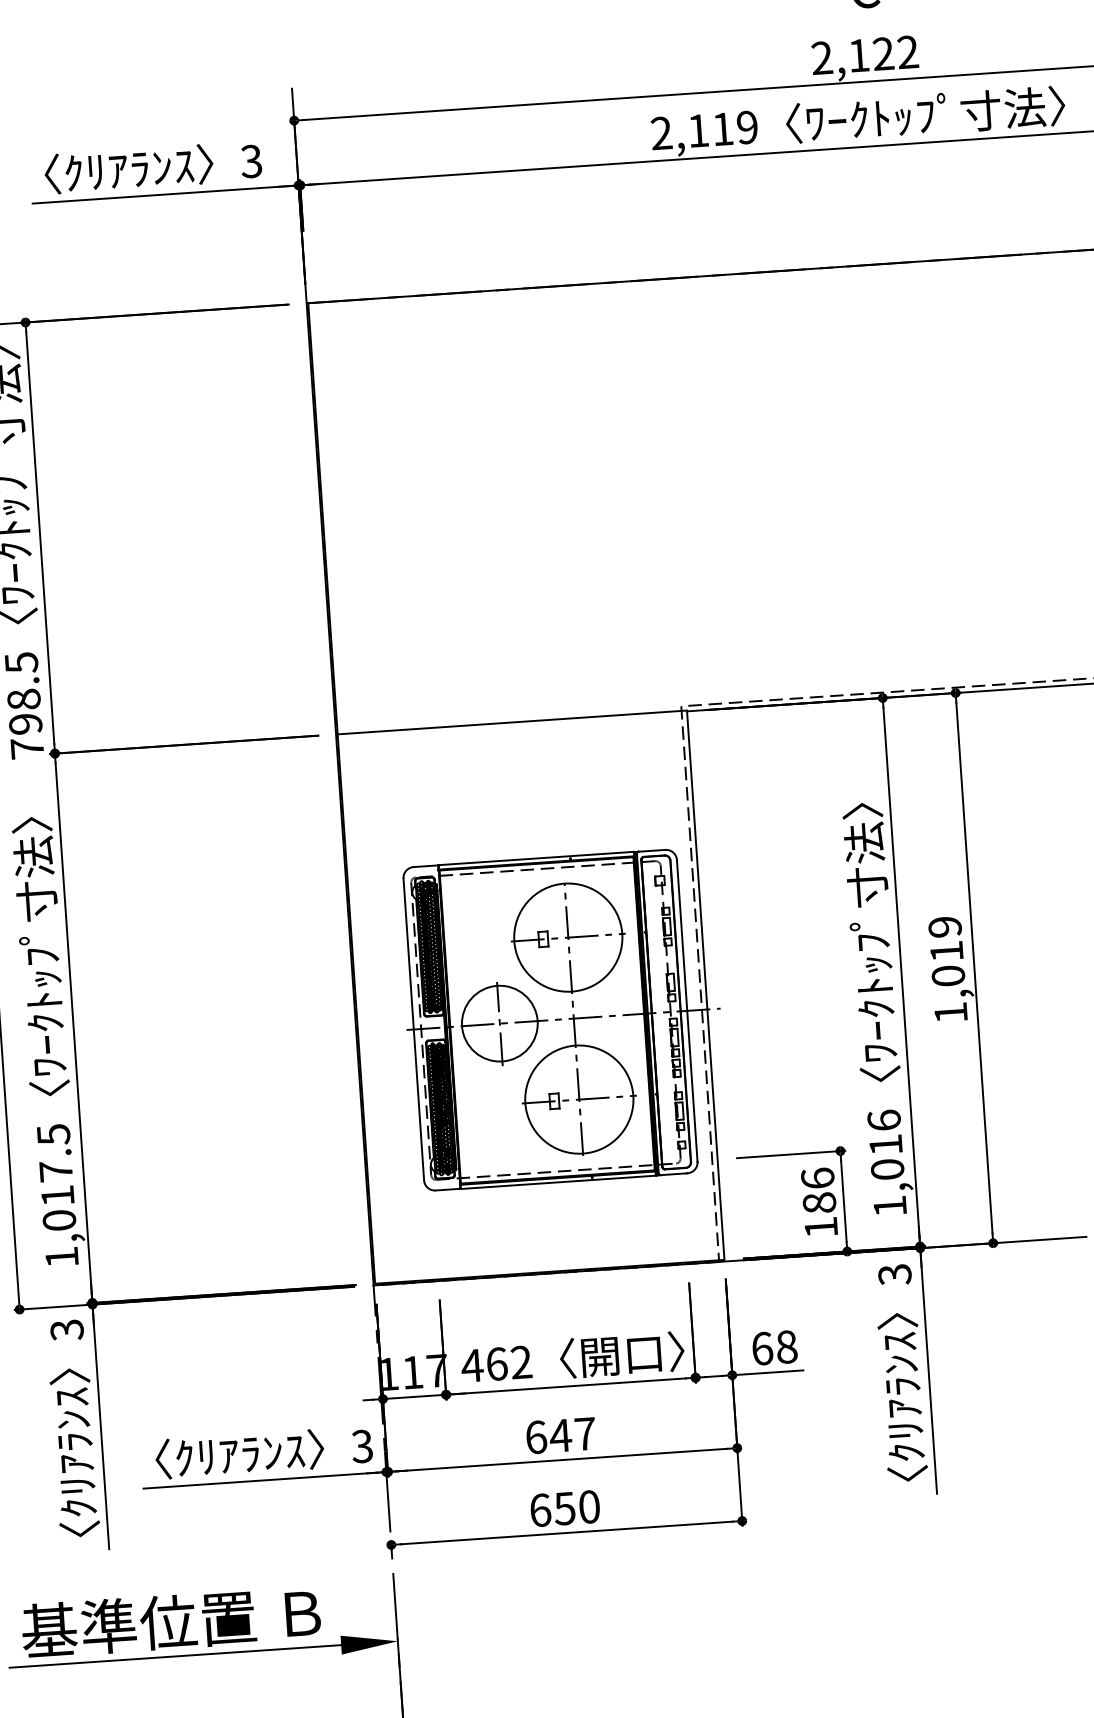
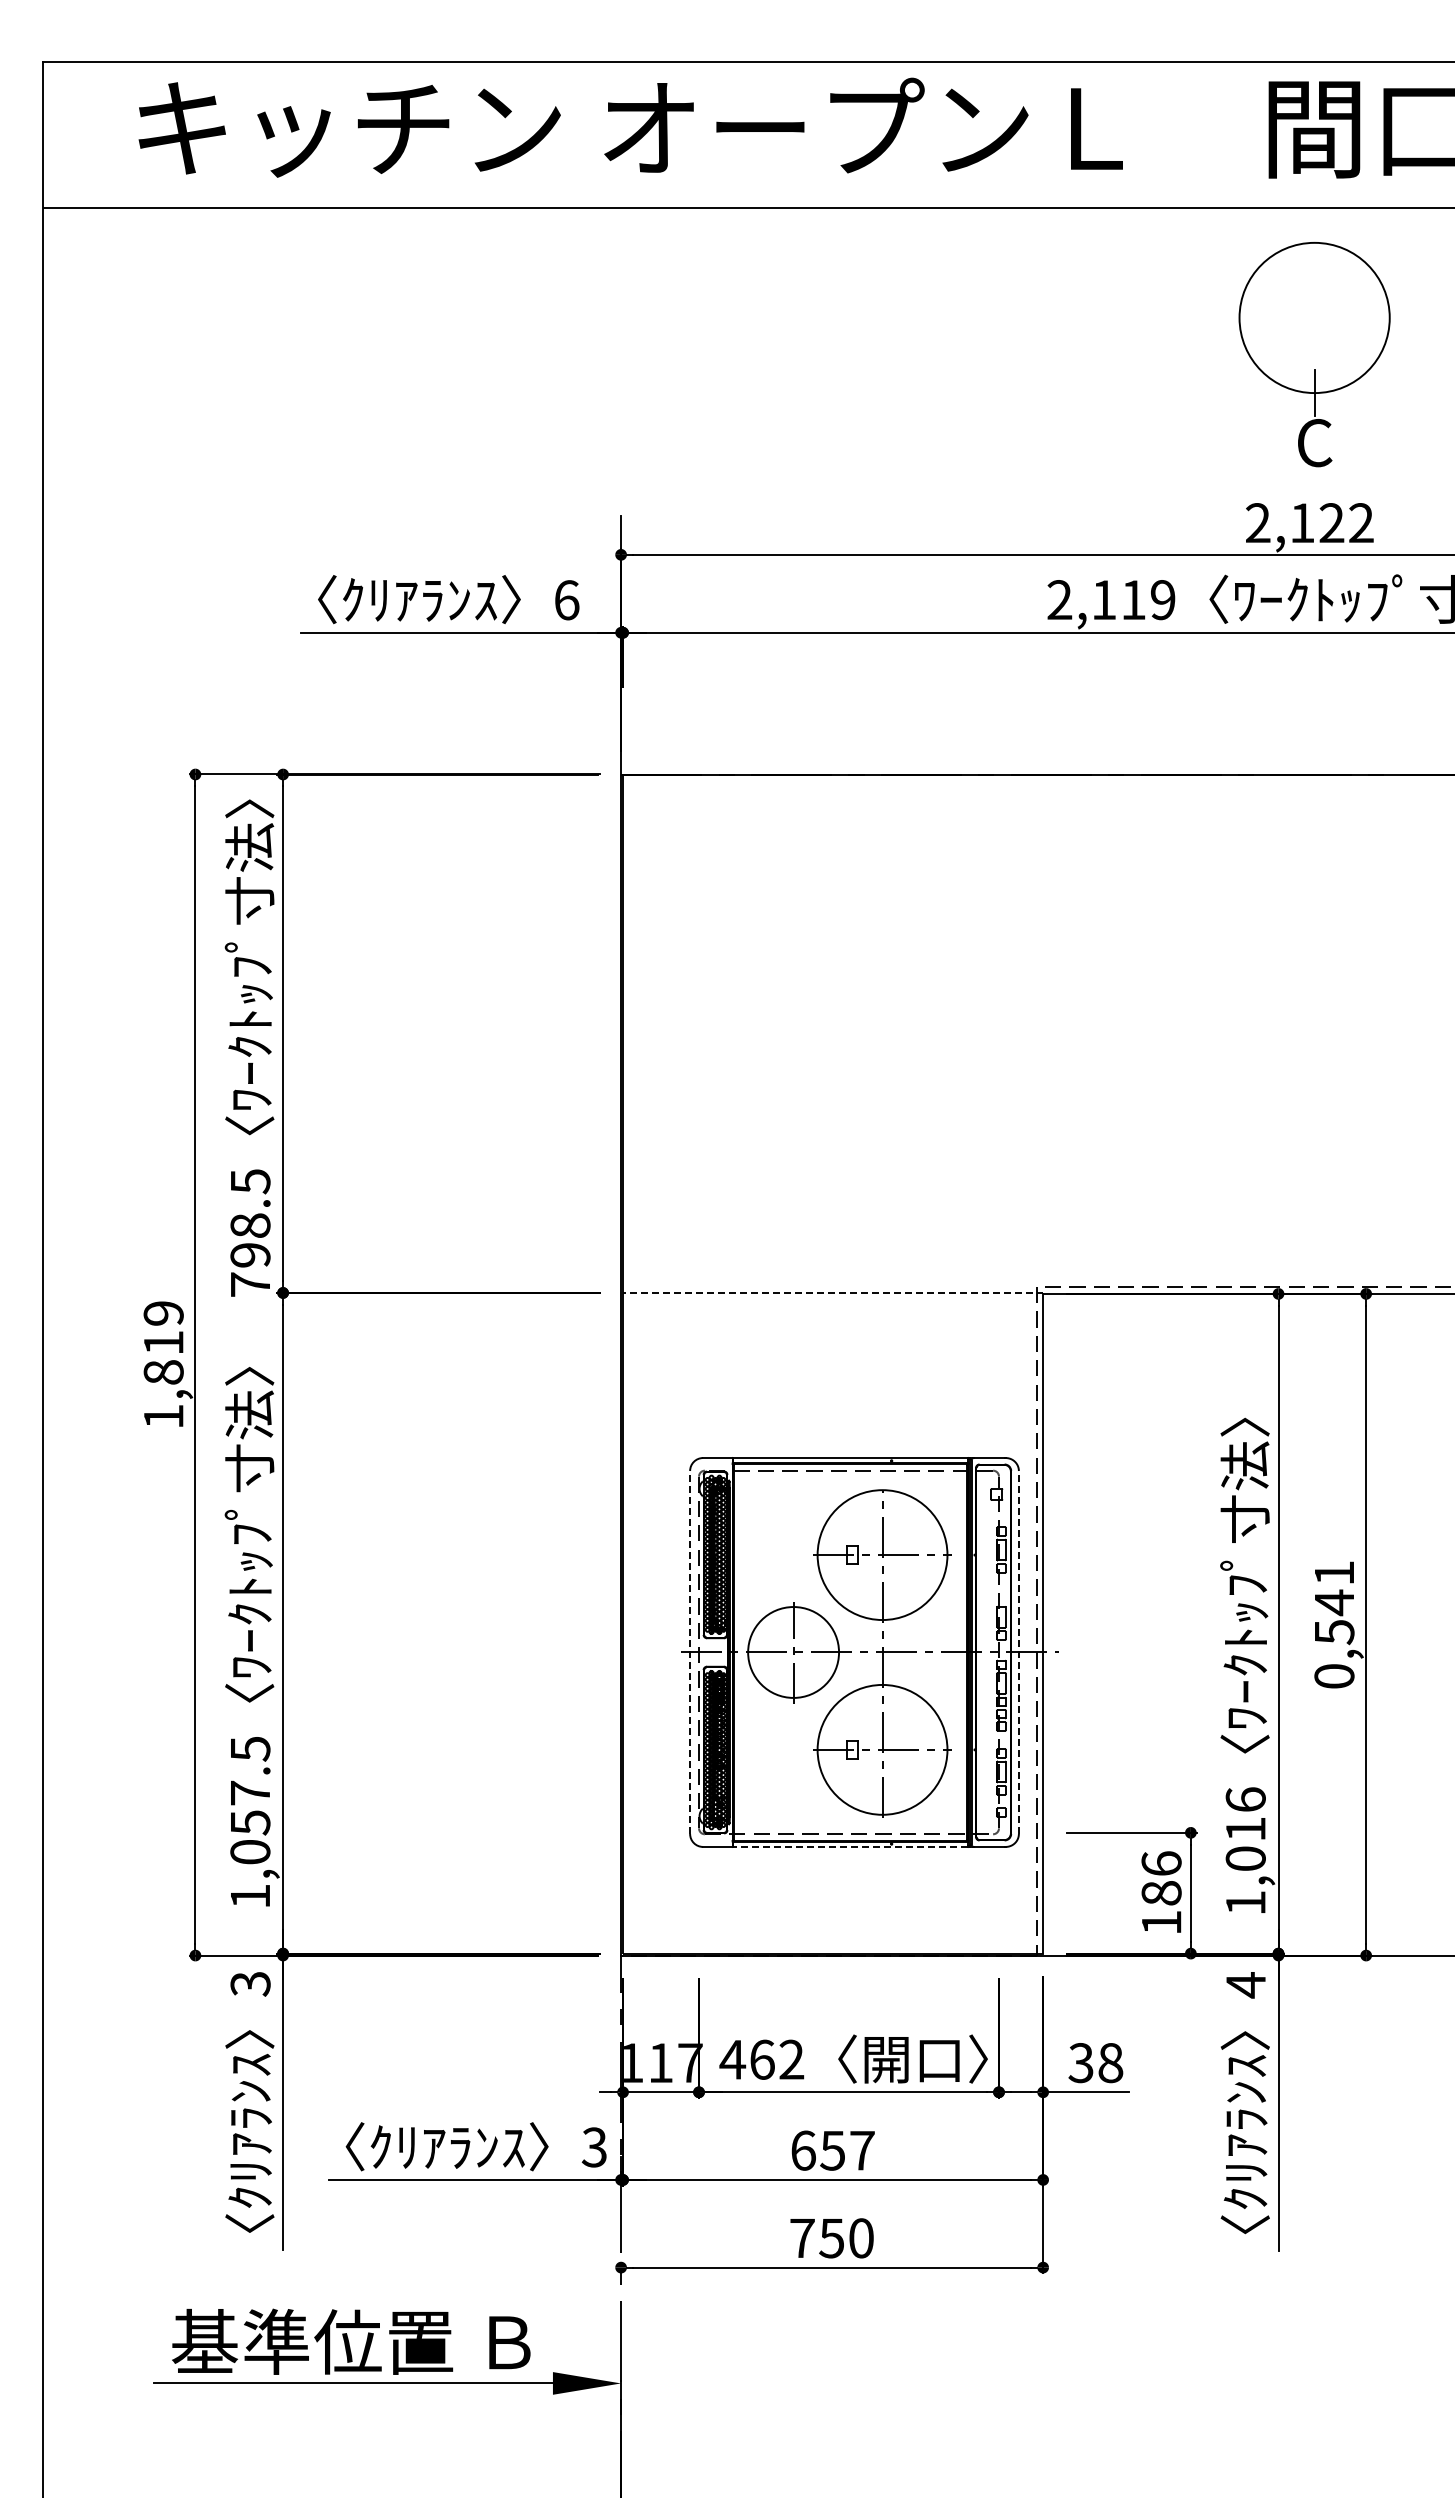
text: (251, 161) -> (566, 600), 3 -> 6
line: (512, 722) -> (833, 1292), solid -> dashed
text: (948, 969) -> (1334, 1624), 1,019 -> 0,541
line: (686, 1010) -> (1018, 1651), solid -> dashed
line: (414, 1028) -> (690, 1651), solid -> dashed
line: (557, 1182) -> (849, 1847), solid -> dashed
text: (57, 1195) -> (250, 1822), 1,017.5 -> 1,057.5
text: (895, 1274) -> (1246, 1985), 3 -> 4
text: (761, 1349) -> (1080, 2063), 68 -> 38
text: (560, 1435) -> (832, 2150), 647 -> 657
text: (540, 1510) -> (802, 2238), 650 -> 750

